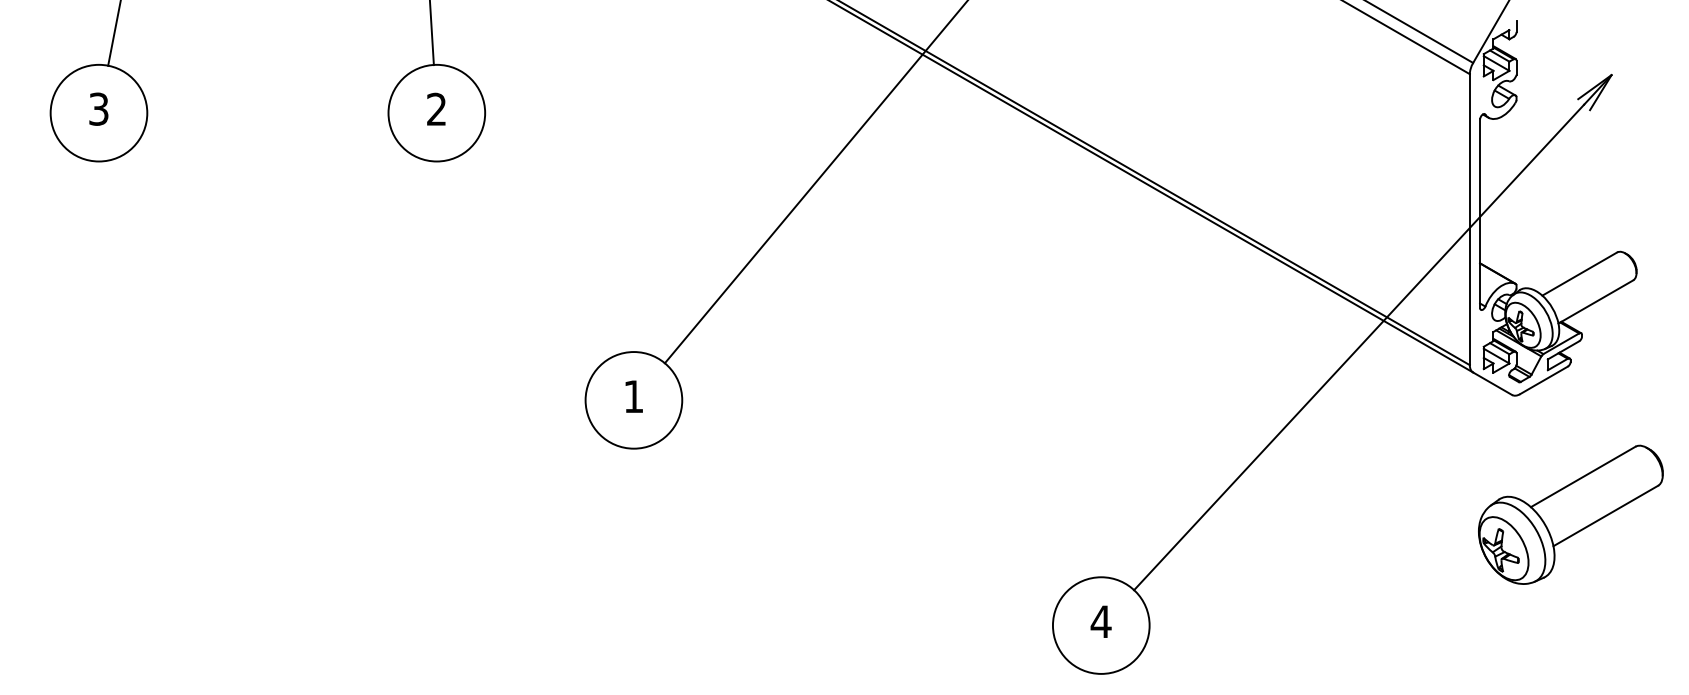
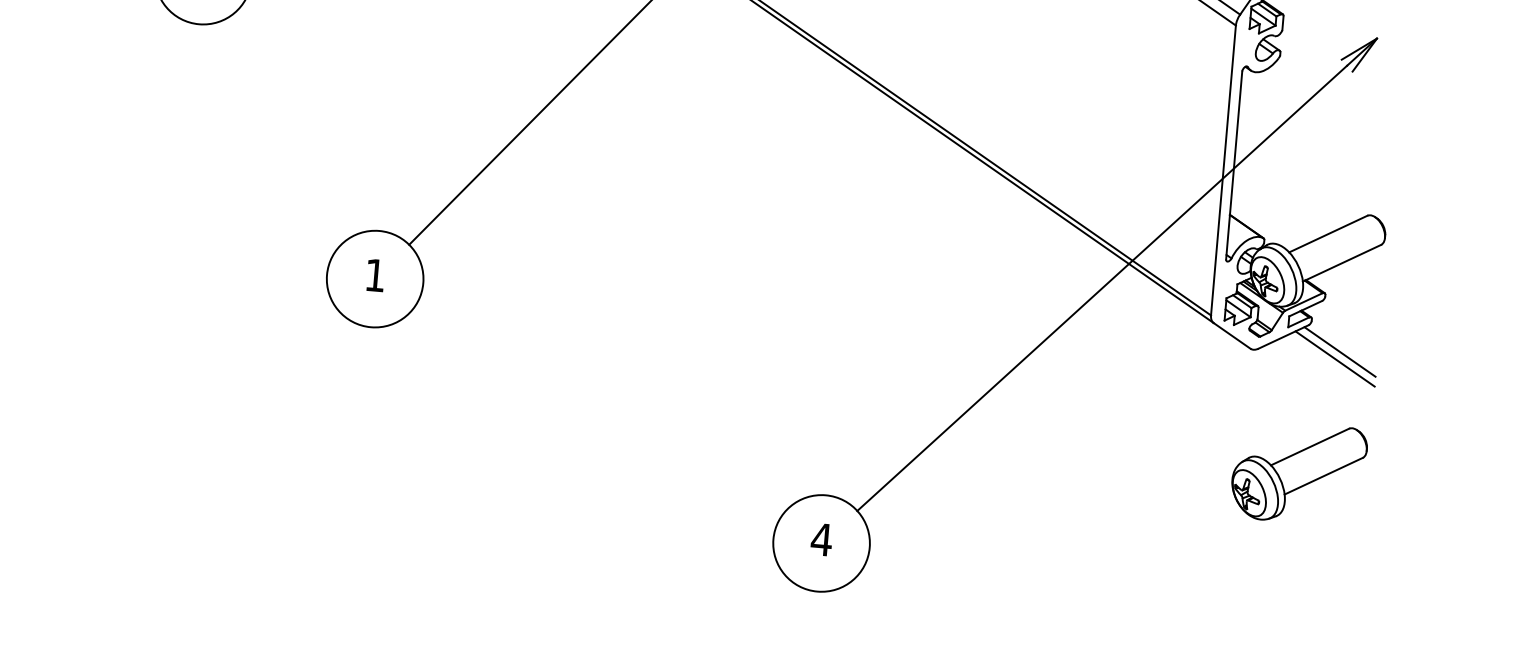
line: (1600, 390) -> (1339, 351), added
line: (1596, 397) -> (1334, 358), added
part: (1570, 514) -> (1298, 472), size x0.71

